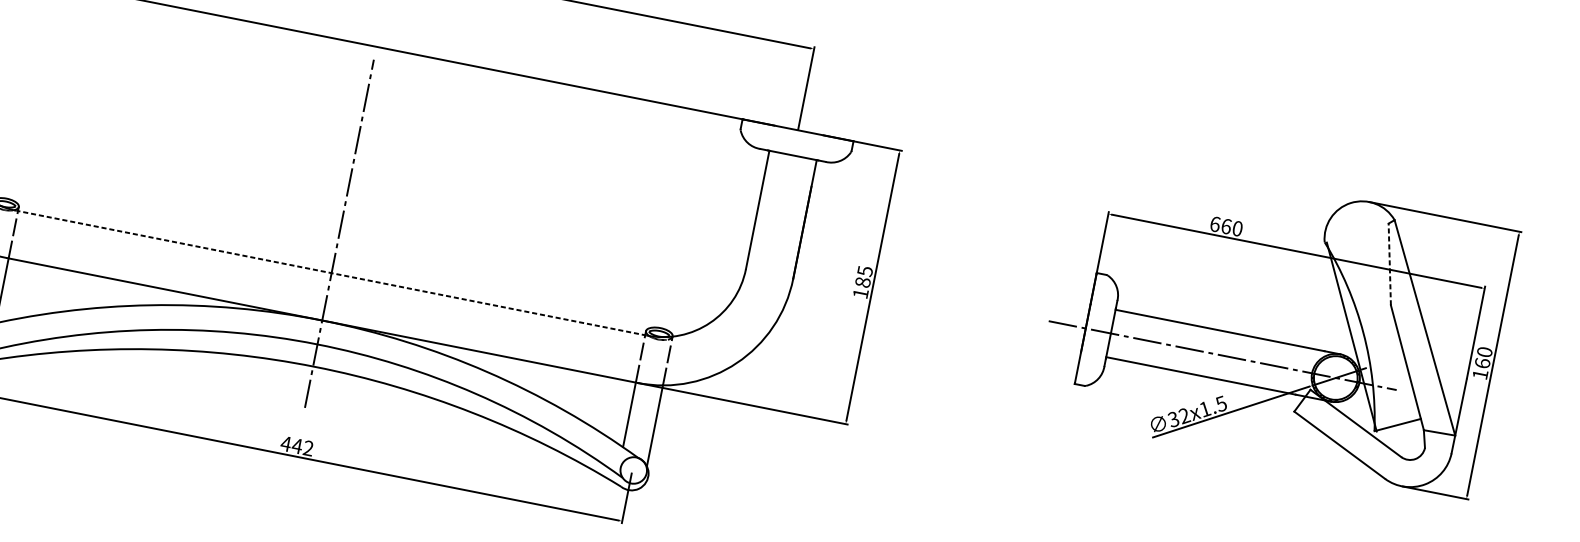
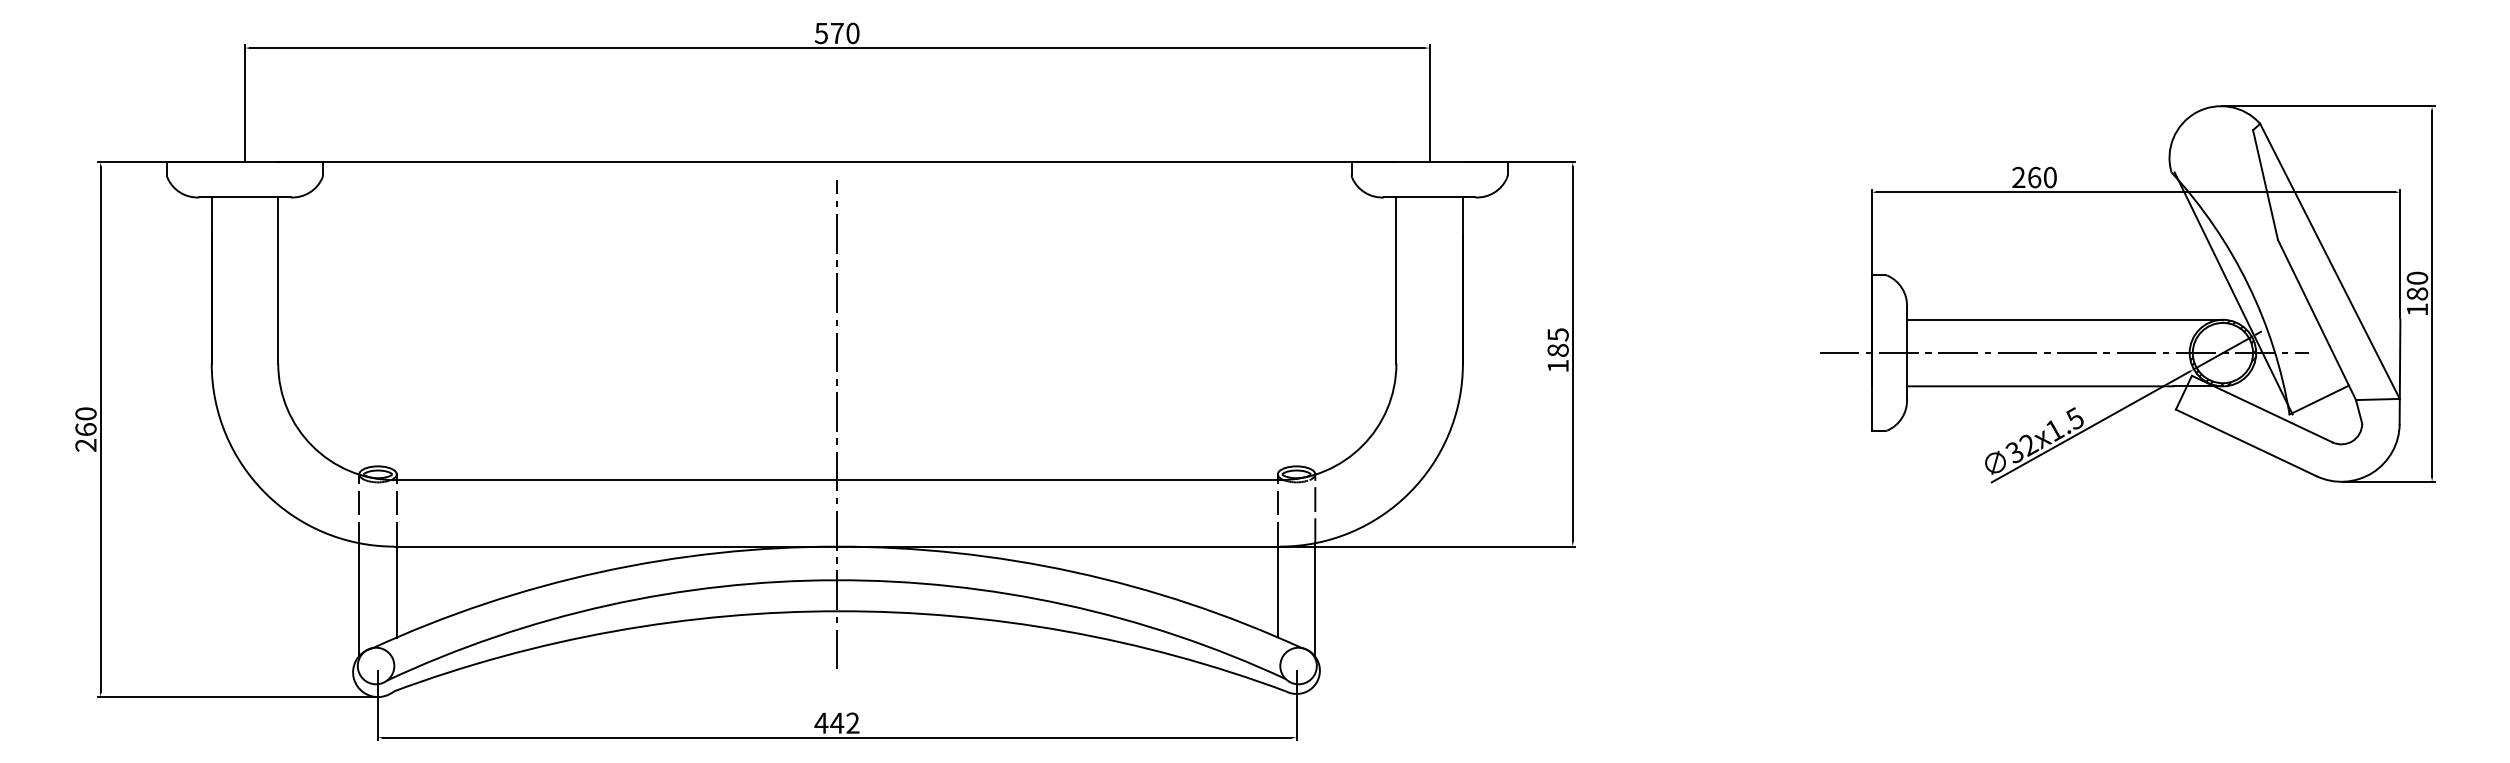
text: (1215, 224) -> (2018, 177), 660 -> 260
line: (1389, 264) -> (2265, 184), dashed -> solid
line: (331, 273) -> (837, 480), dashed -> solid
text: (1482, 363) -> (2417, 293), 160 -> 180

